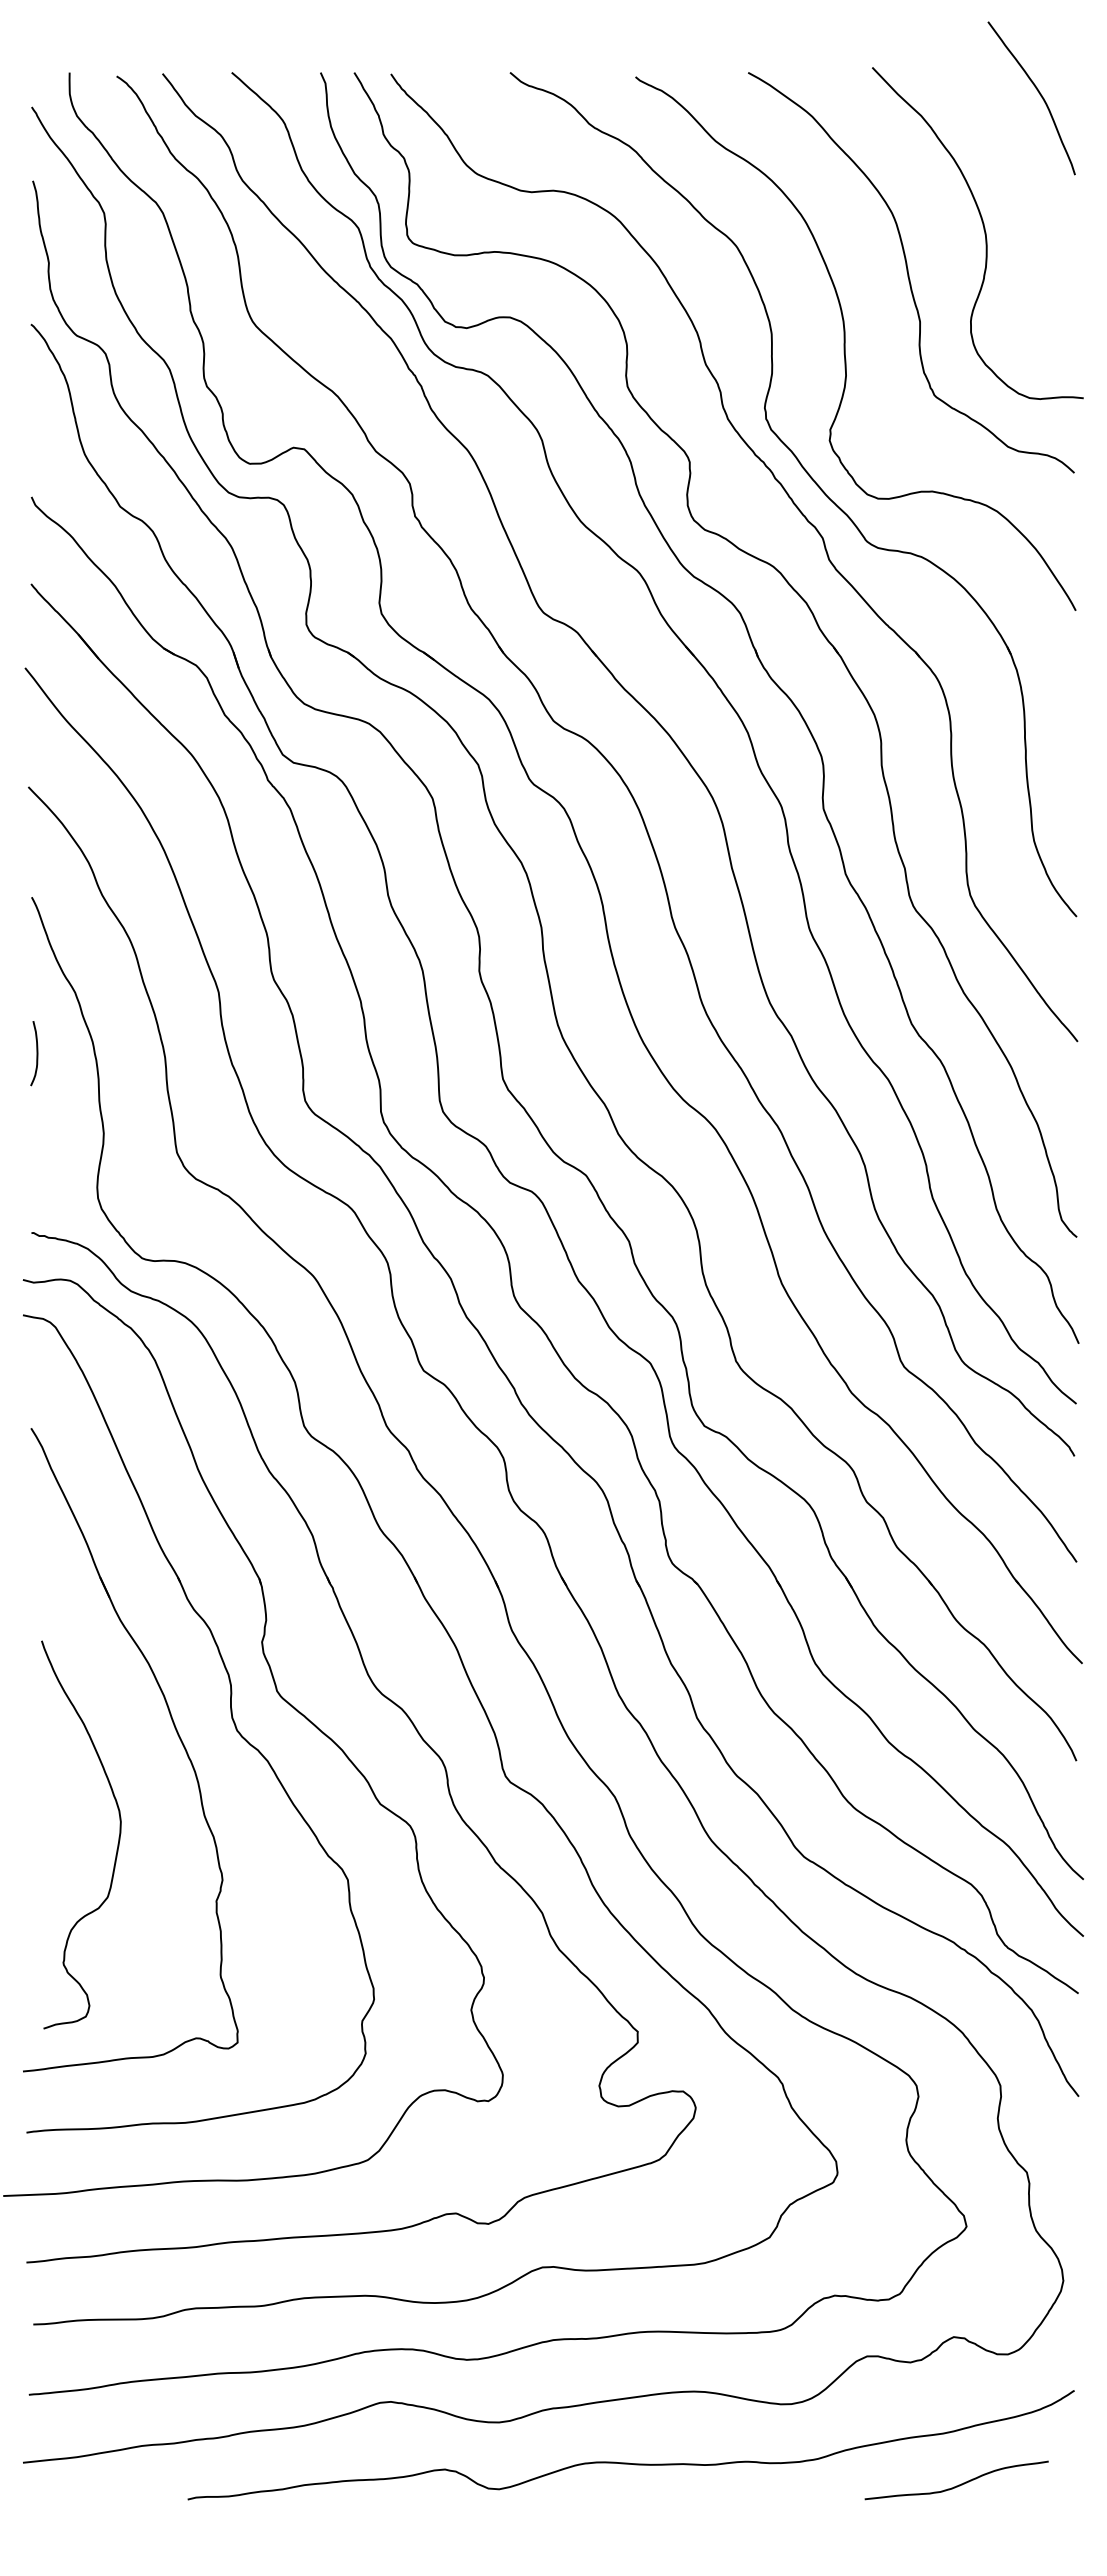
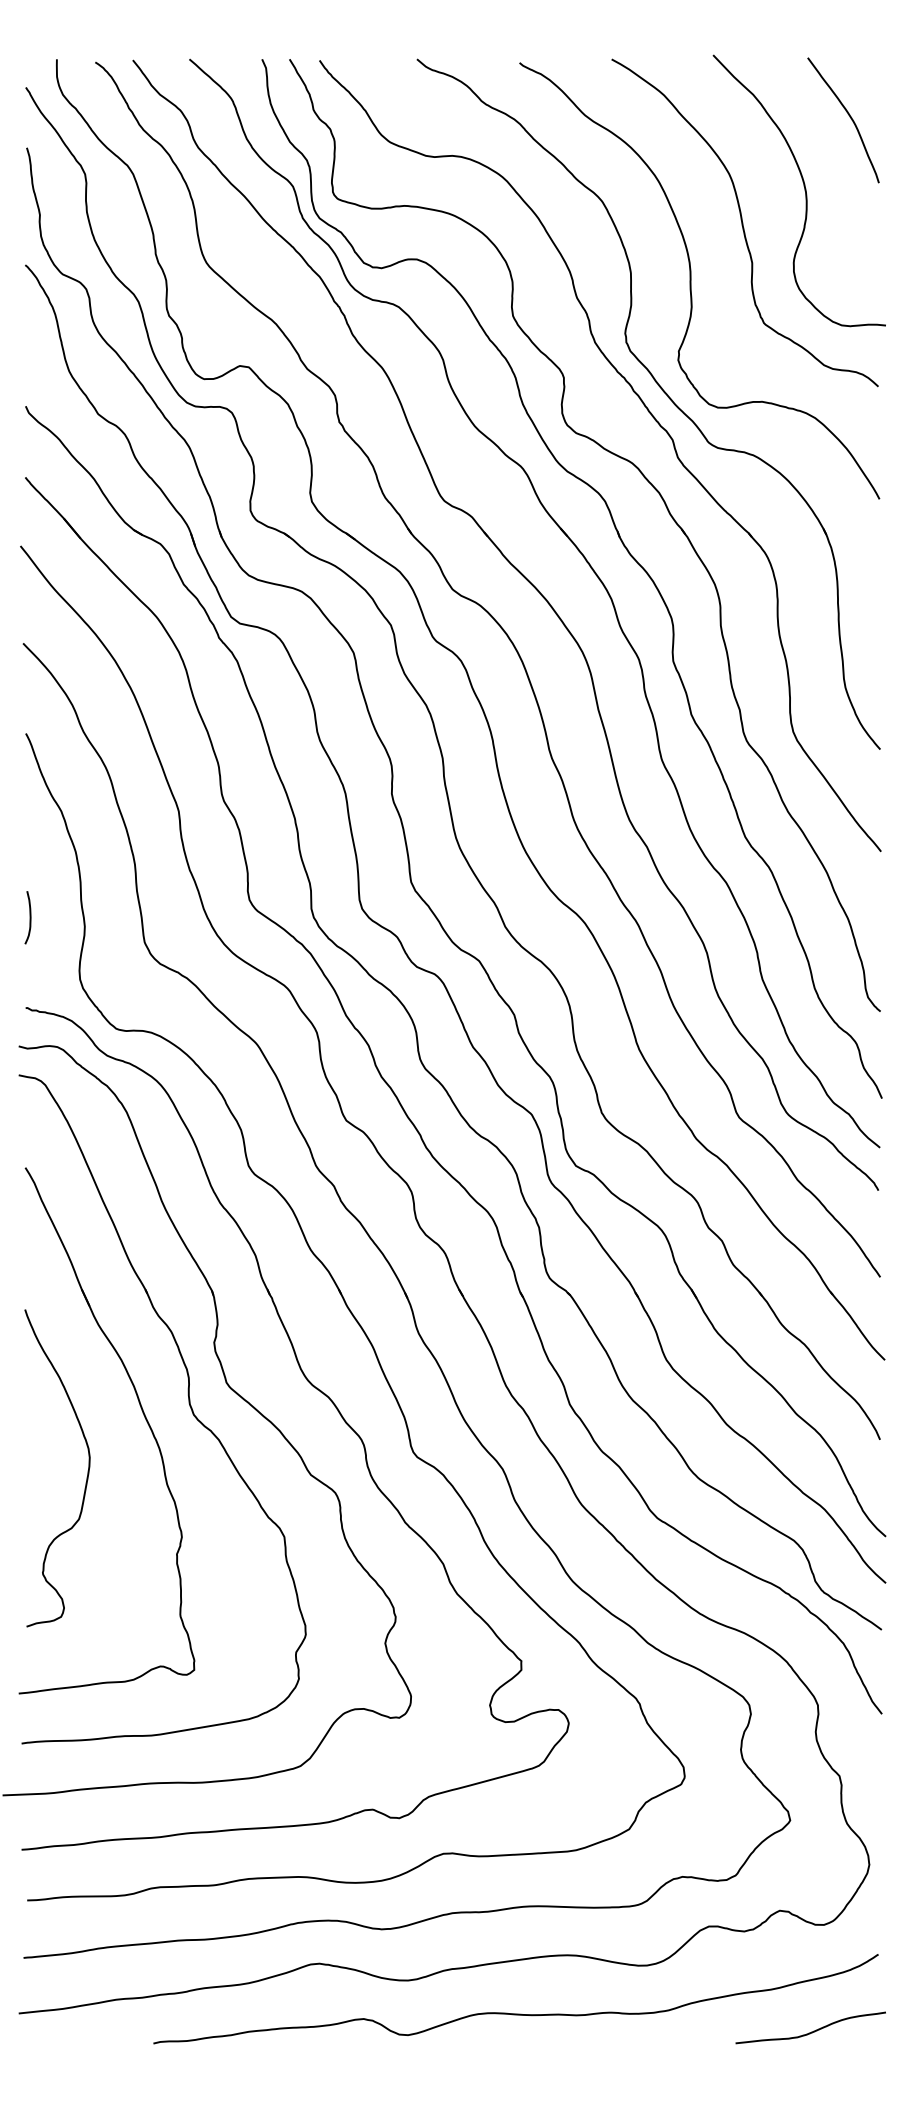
curve: (1038, 93) -> (849, 116), moved
curve: (36, 1053) -> (29, 917), moved
curve: (117, 1843) -> (87, 1475), moved
curve: (958, 2484) -> (812, 2031), moved

